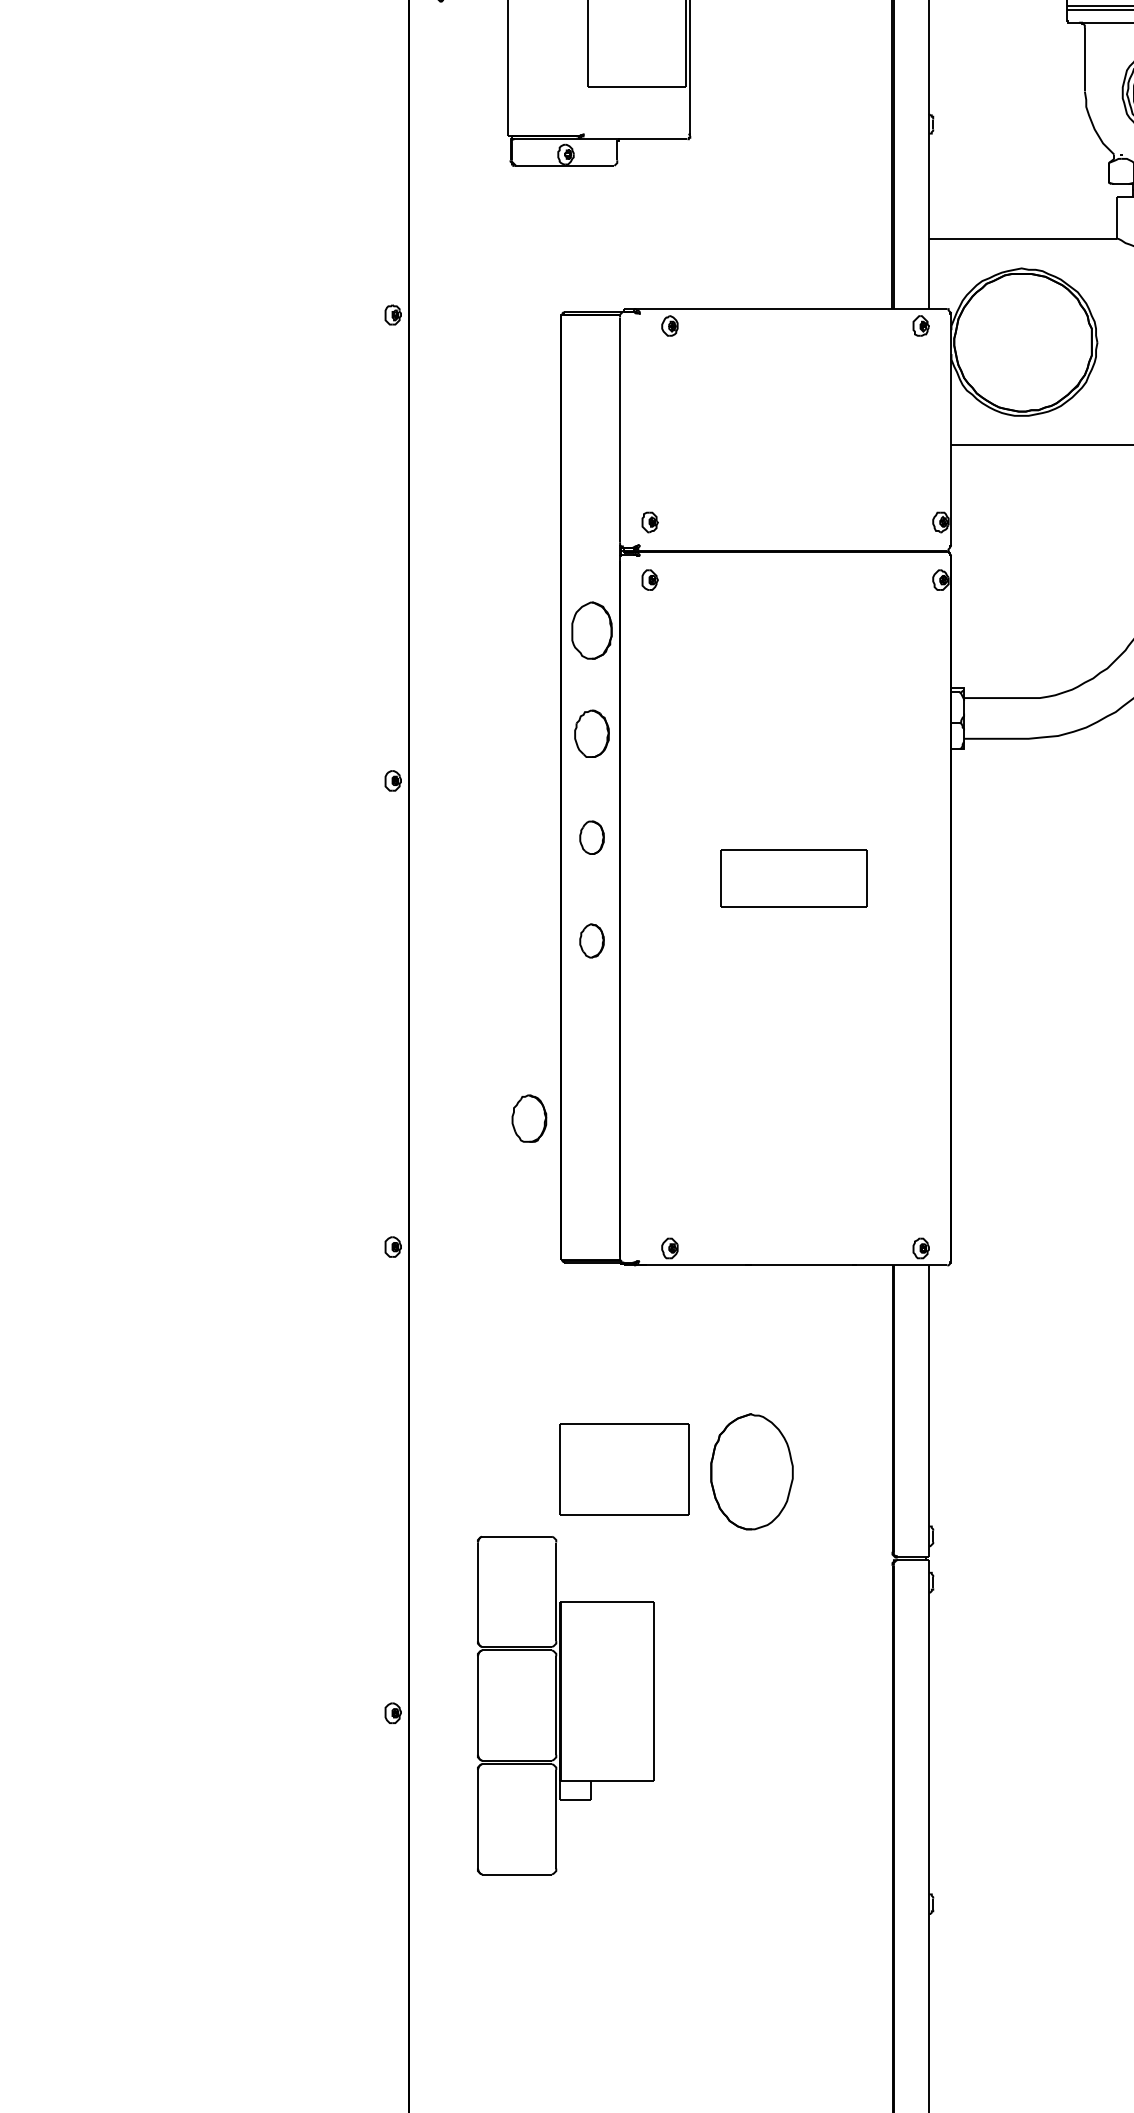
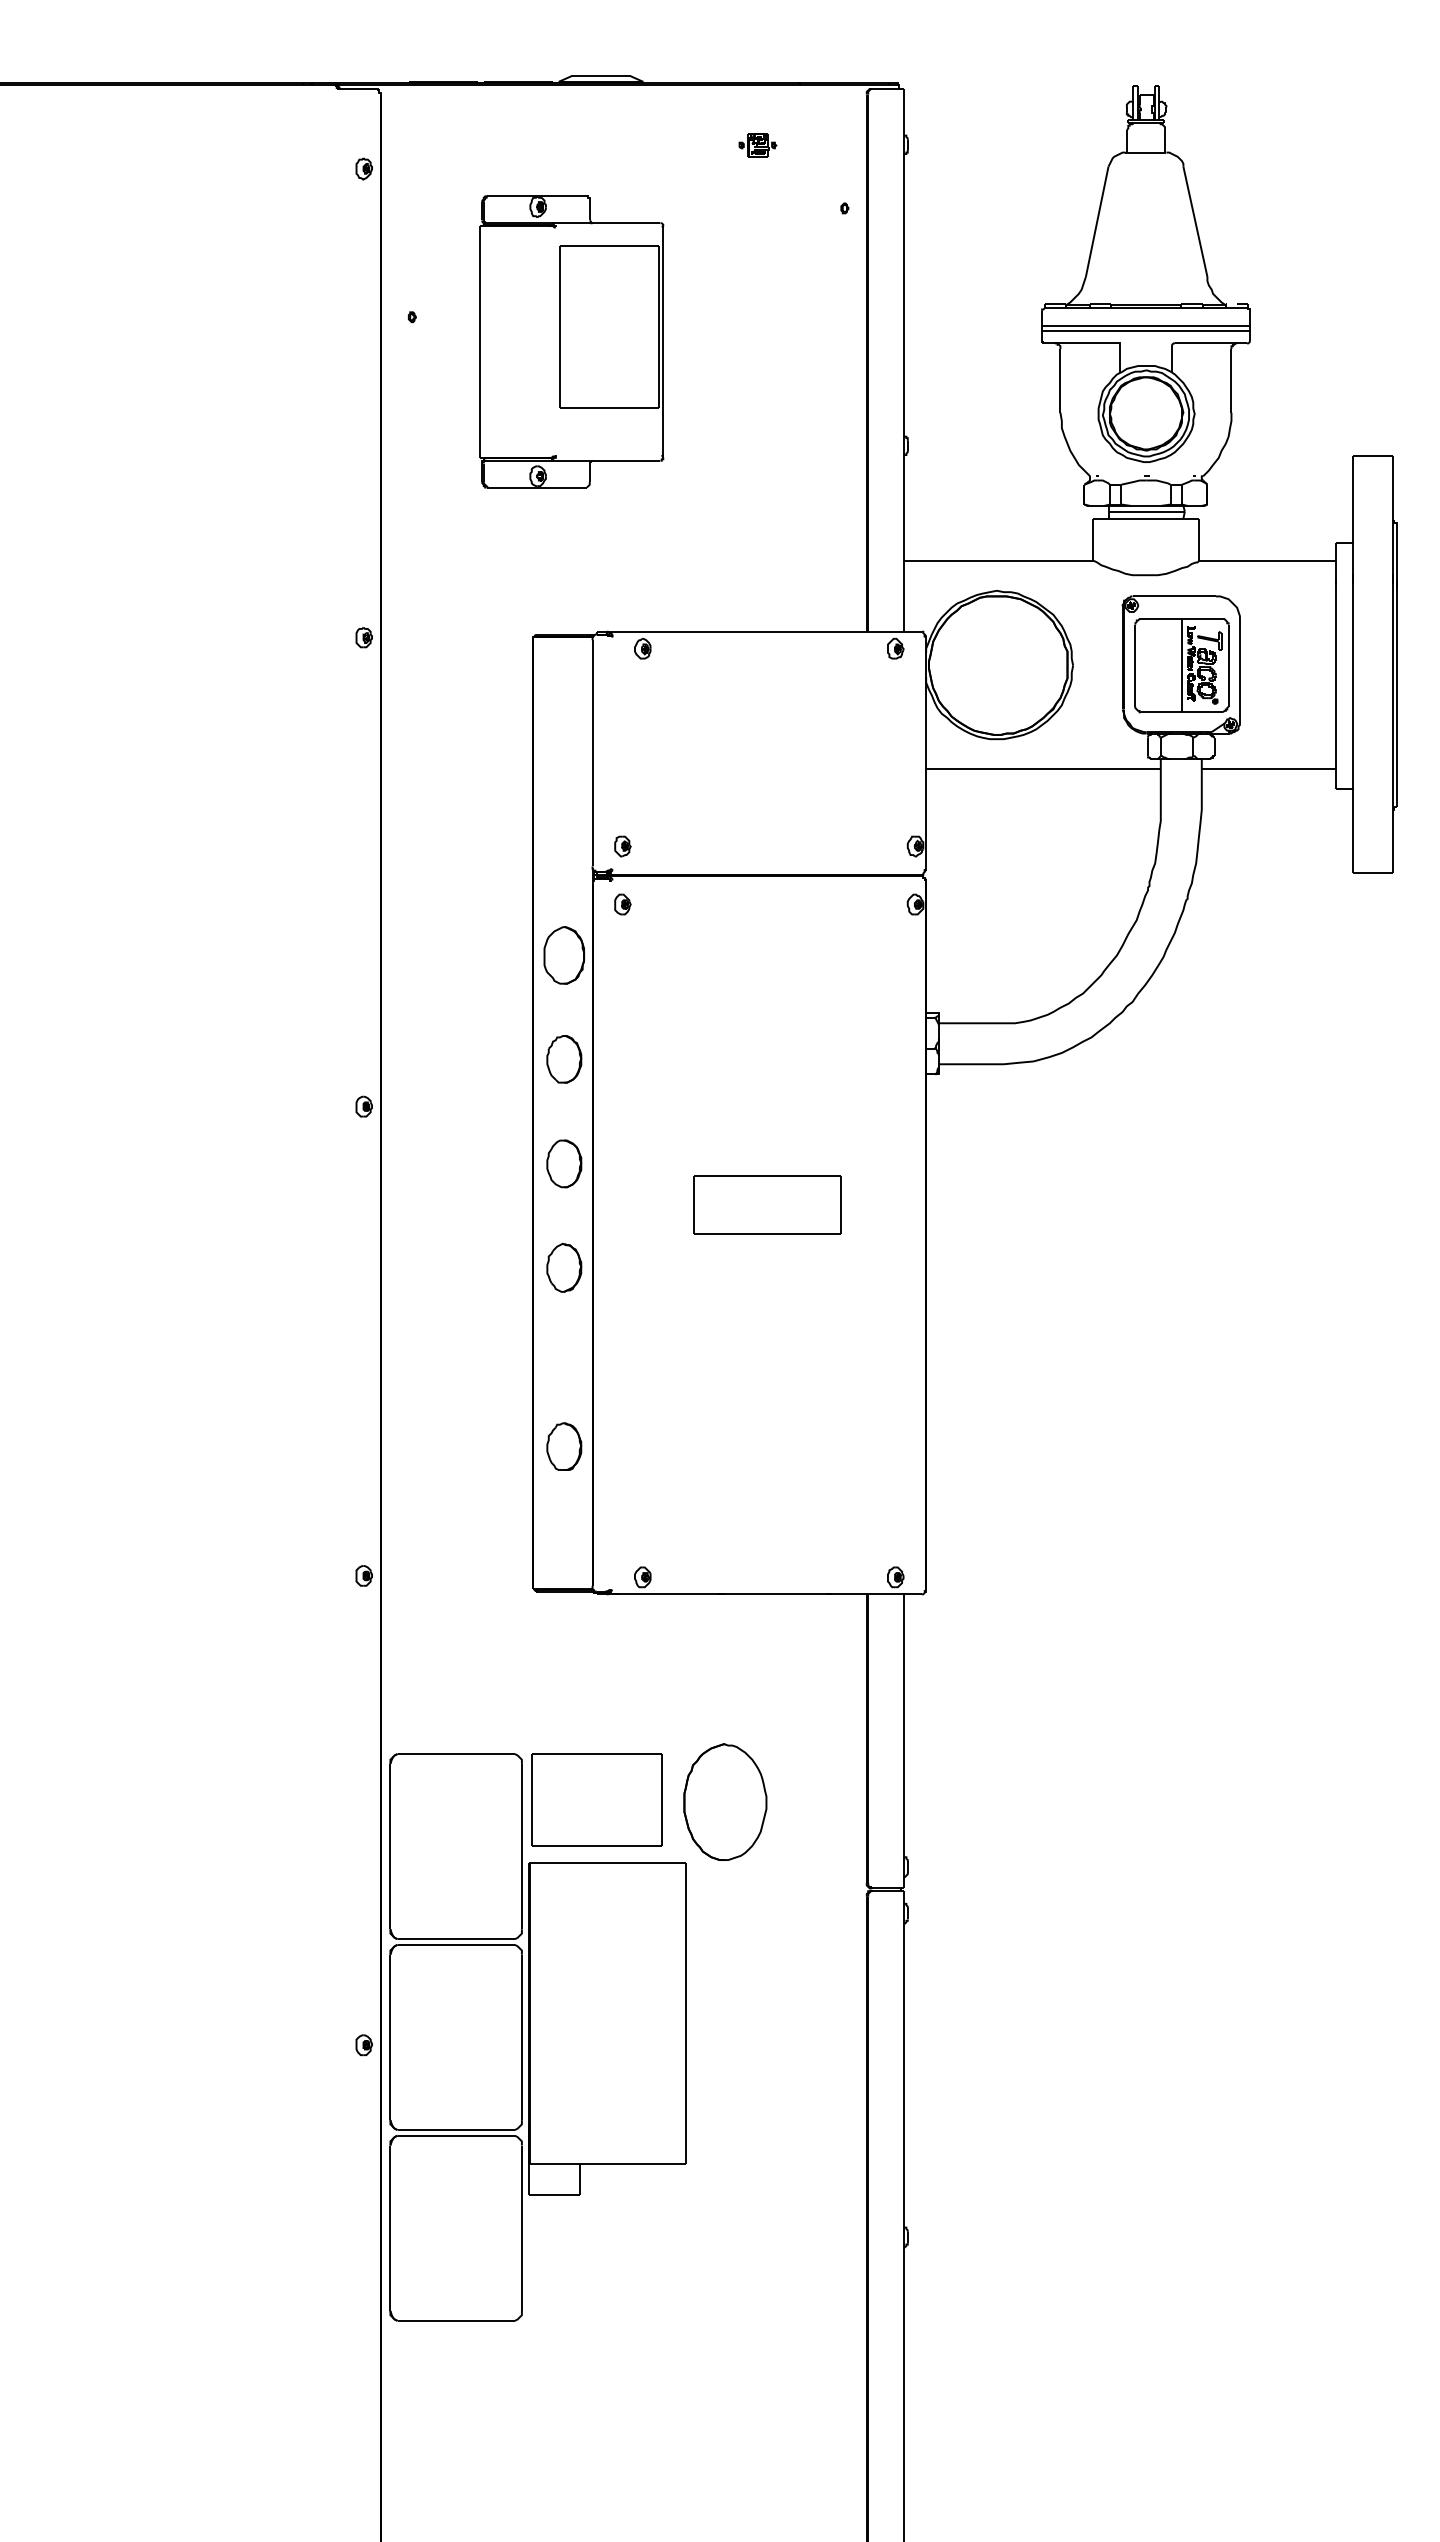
part: (592, 837) -> (564, 1163), size x1.43
part: (592, 940) -> (564, 1267), size x1.43
part: (529, 1118) -> (564, 1446), moved
part: (565, 1705) -> (537, 2037), size x1.67

